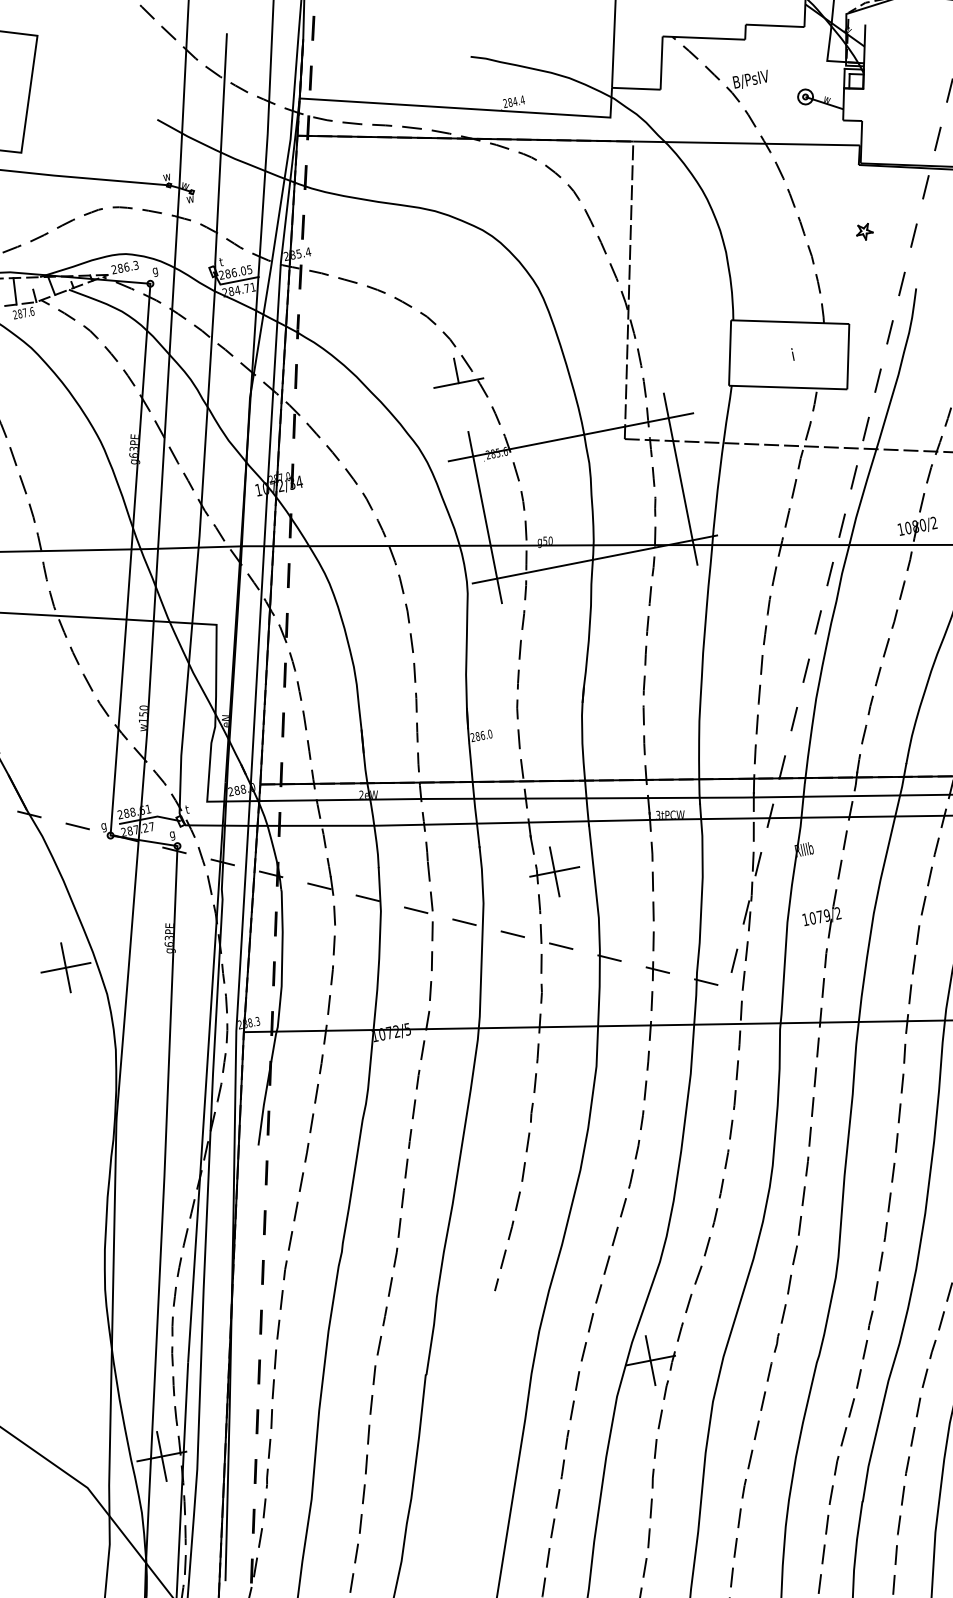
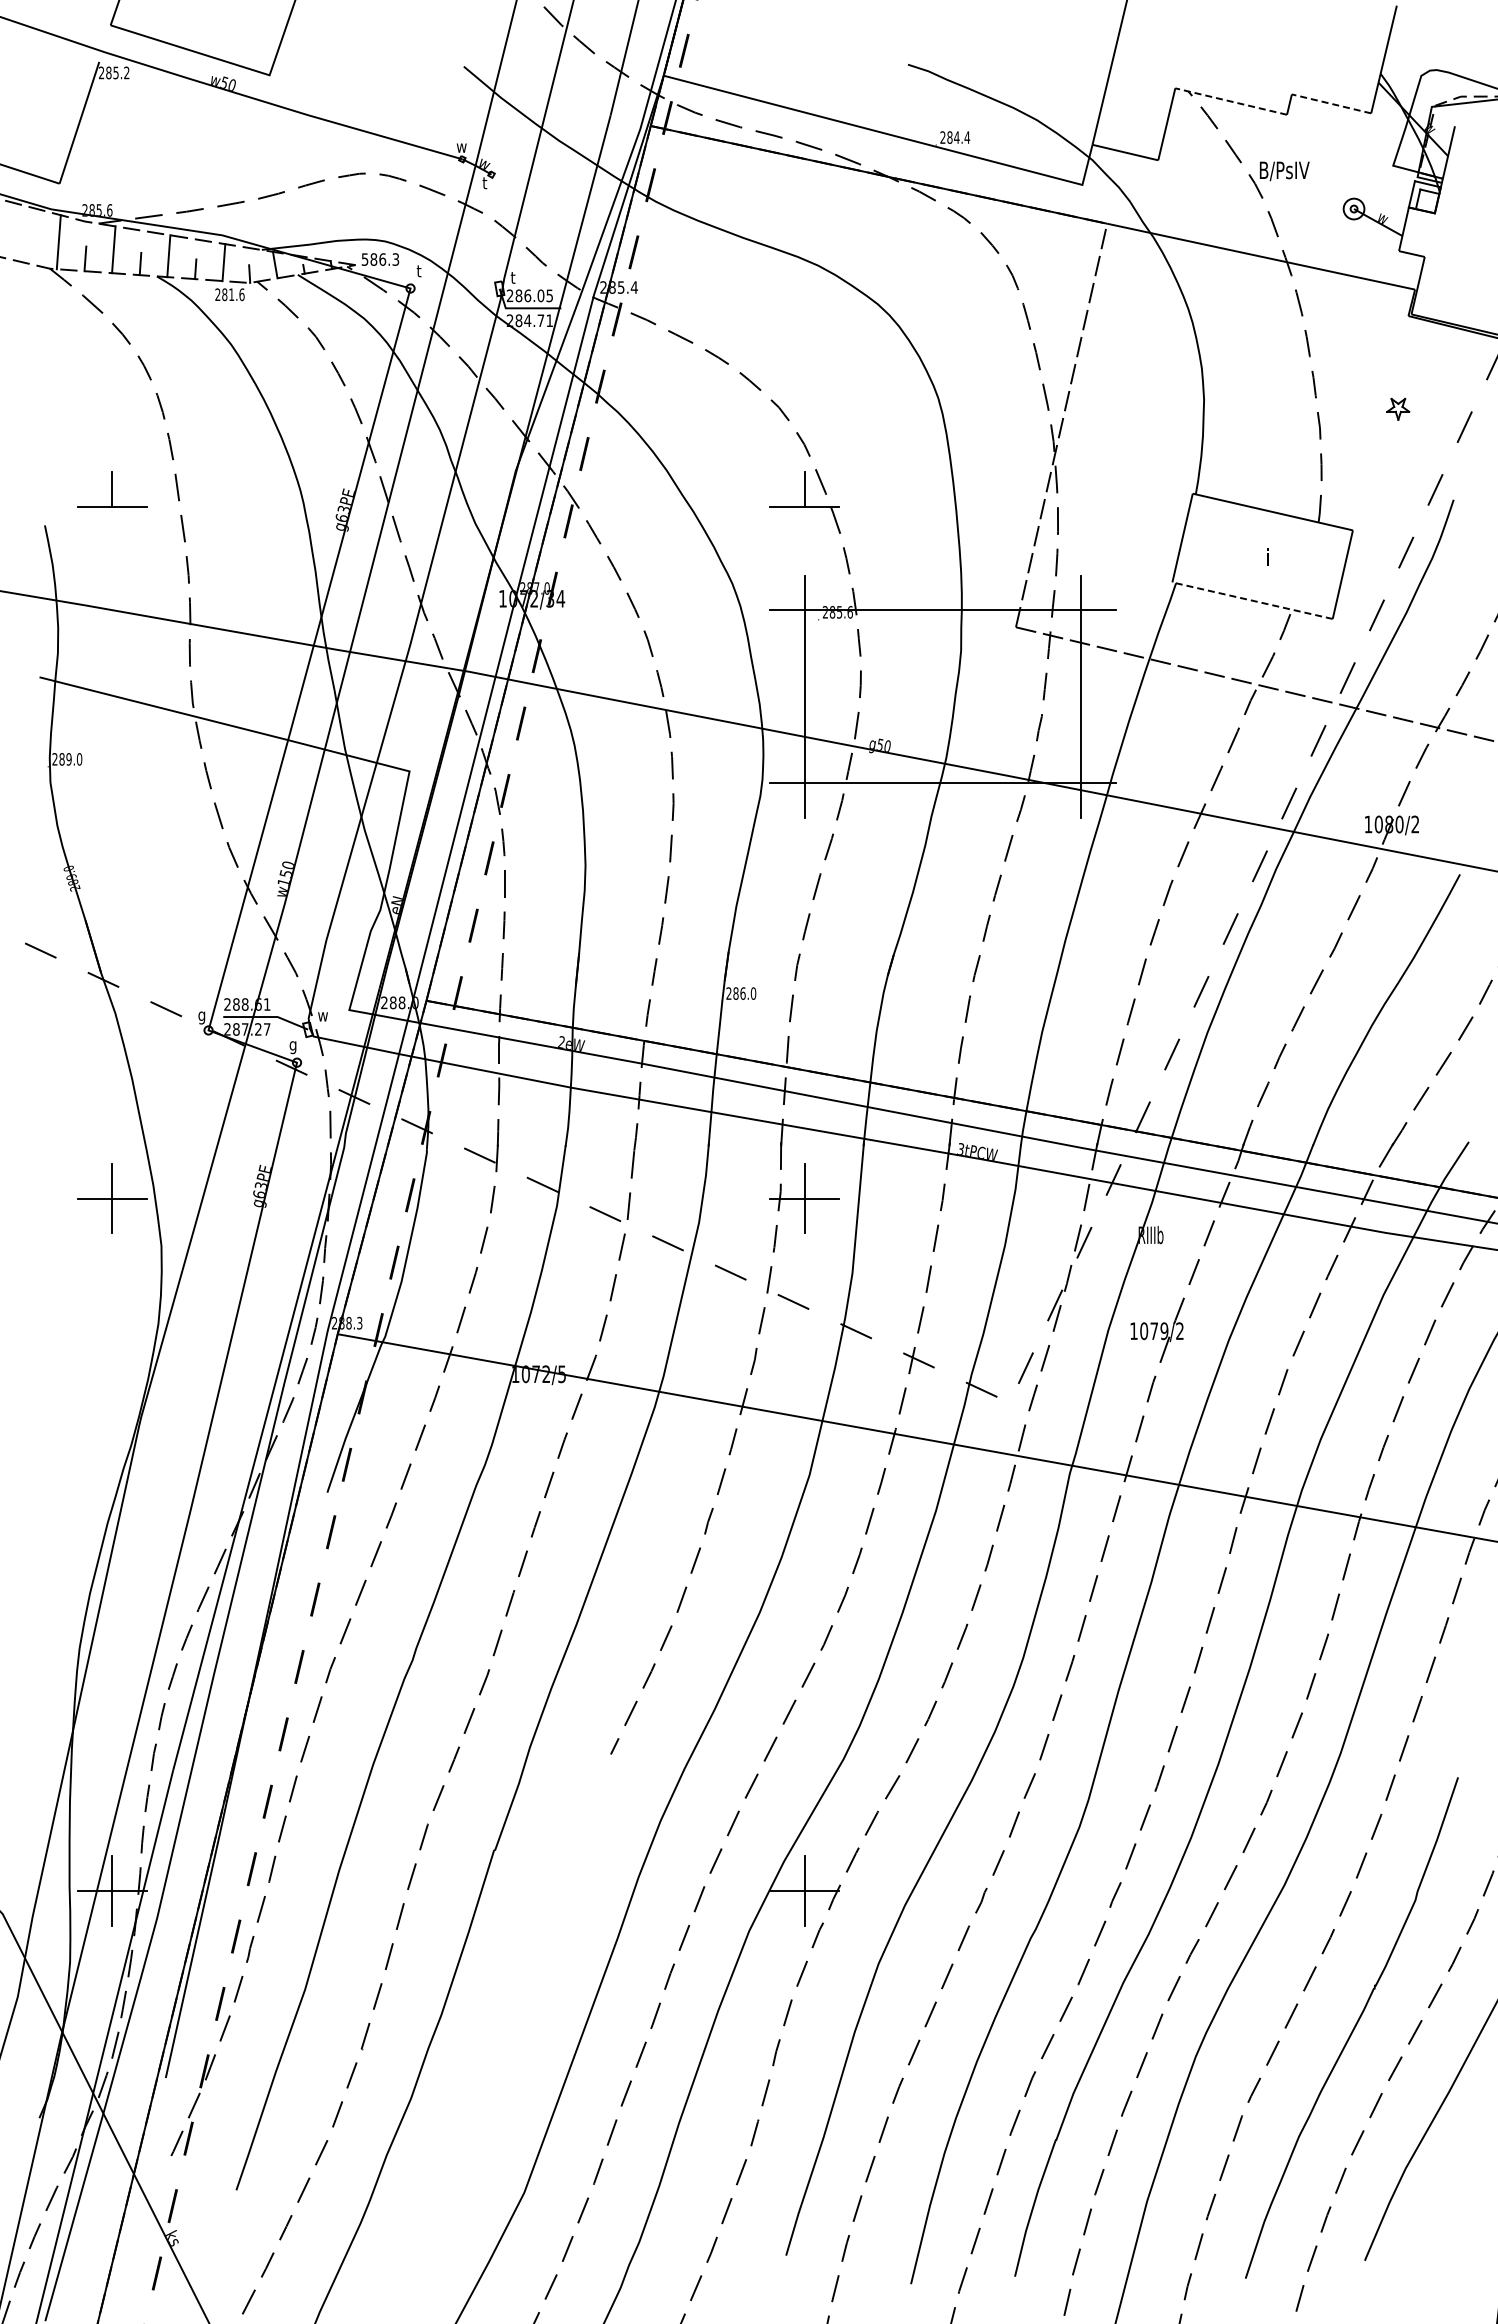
line: (775, 25) -> (1331, 103), solid -> dashed
line: (703, 38) -> (1230, 101), solid -> dashed
text: (190, 198) -> (487, 183), w -> t
text: (113, 269) -> (364, 259), 286.3 -> 586.3
text: (154, 271) -> (419, 272), g -> t
text: (24, 312) -> (231, 294), 287.6 -> 281.6
line: (788, 387) -> (1252, 600), solid -> dashed
text: (188, 809) -> (322, 1015), t -> w

